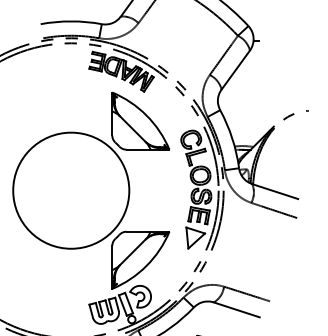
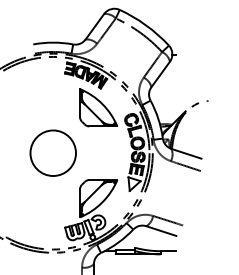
circle: (71, 191) -> (53, 153), size x0.6

